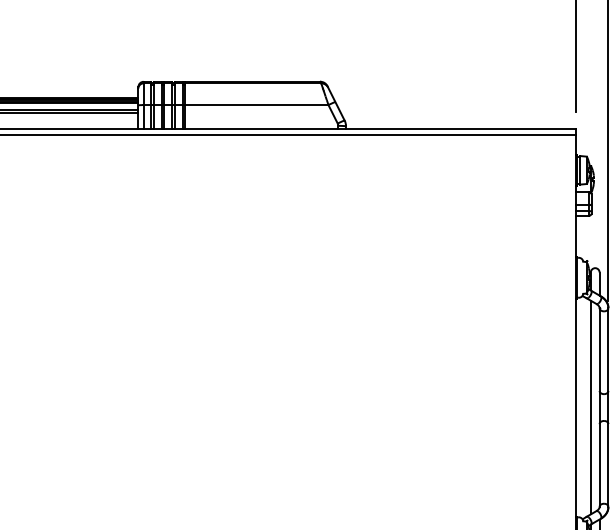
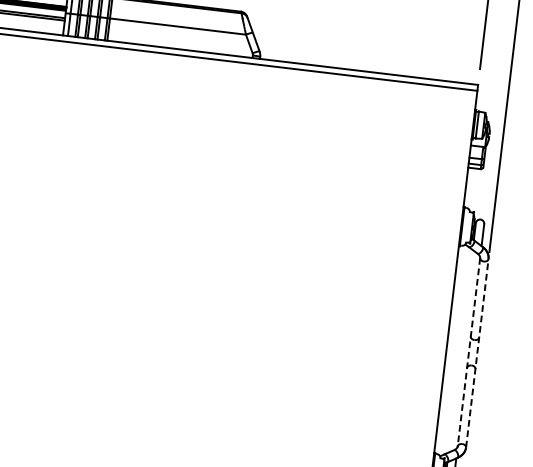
line: (590, 407) -> (460, 351), removed
line: (608, 407) -> (477, 353), solid -> dashed
line: (599, 408) -> (468, 353), solid -> dashed

